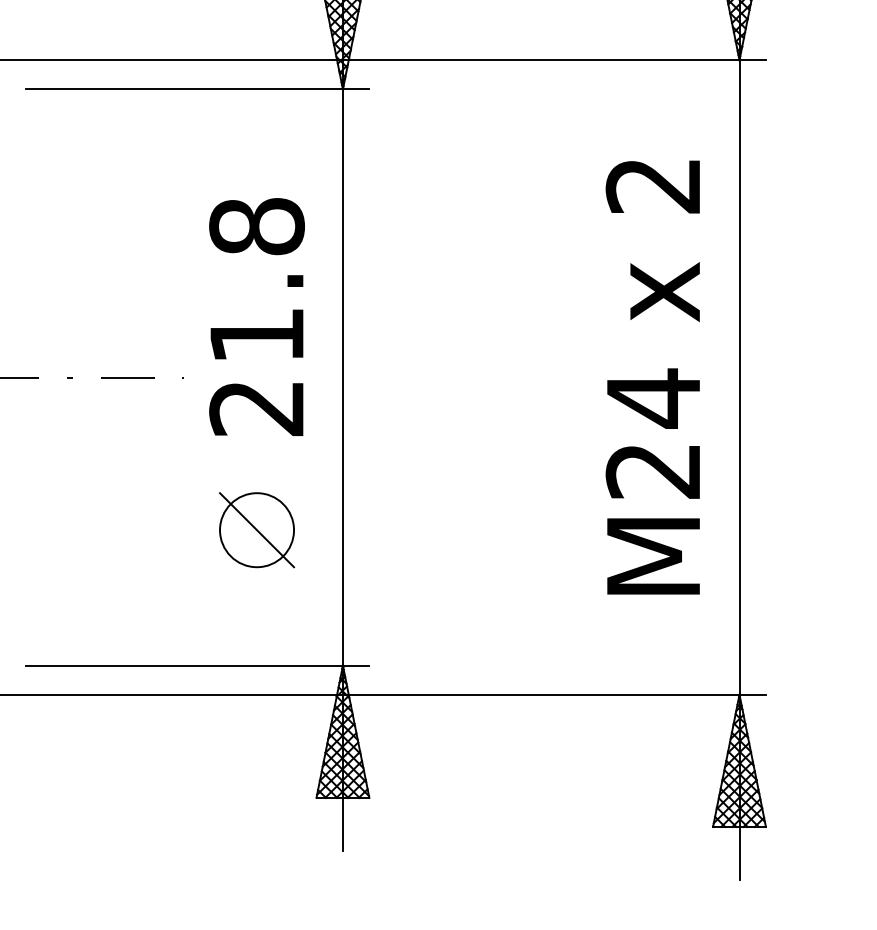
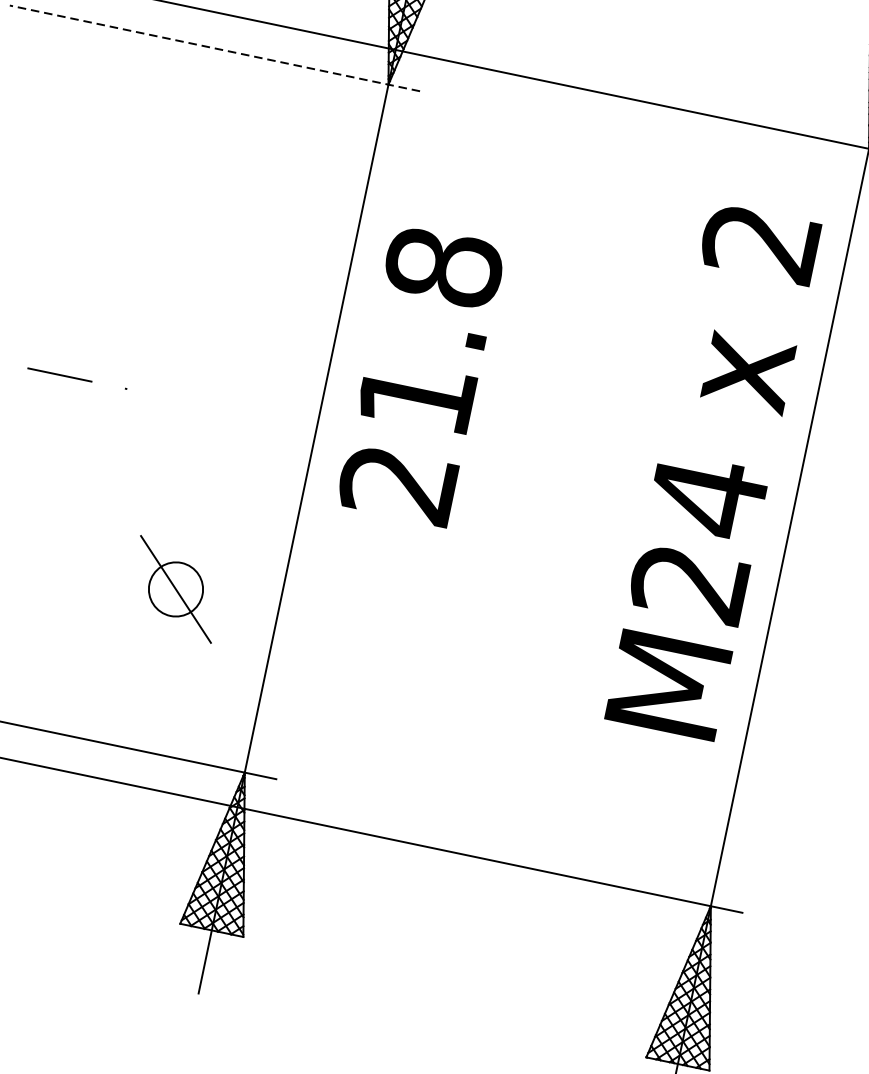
line: (197, 89) -> (214, 48), solid -> dashed
text: (256, 316) -> (420, 374), moved
text: (652, 377) -> (712, 471), moved
circle: (257, 530) -> (176, 589), size x0.6

